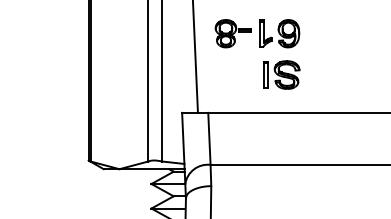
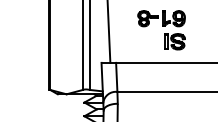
part: (257, 54) -> (161, 30), moved

